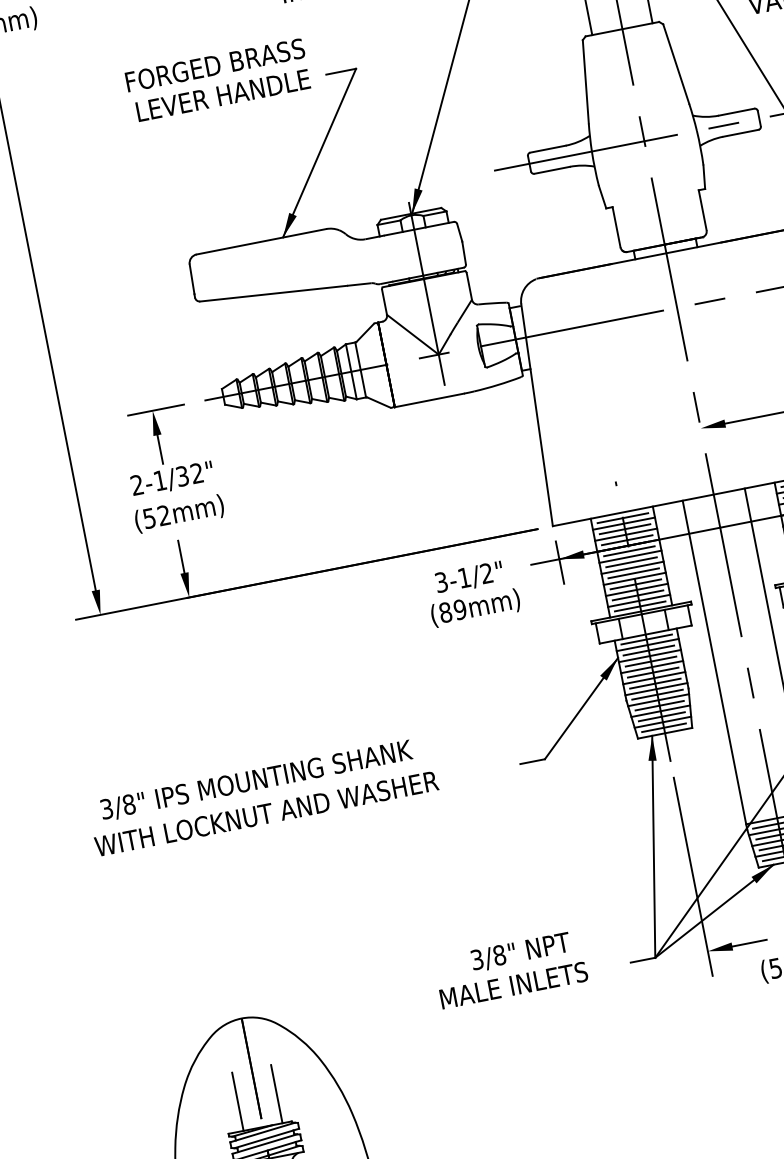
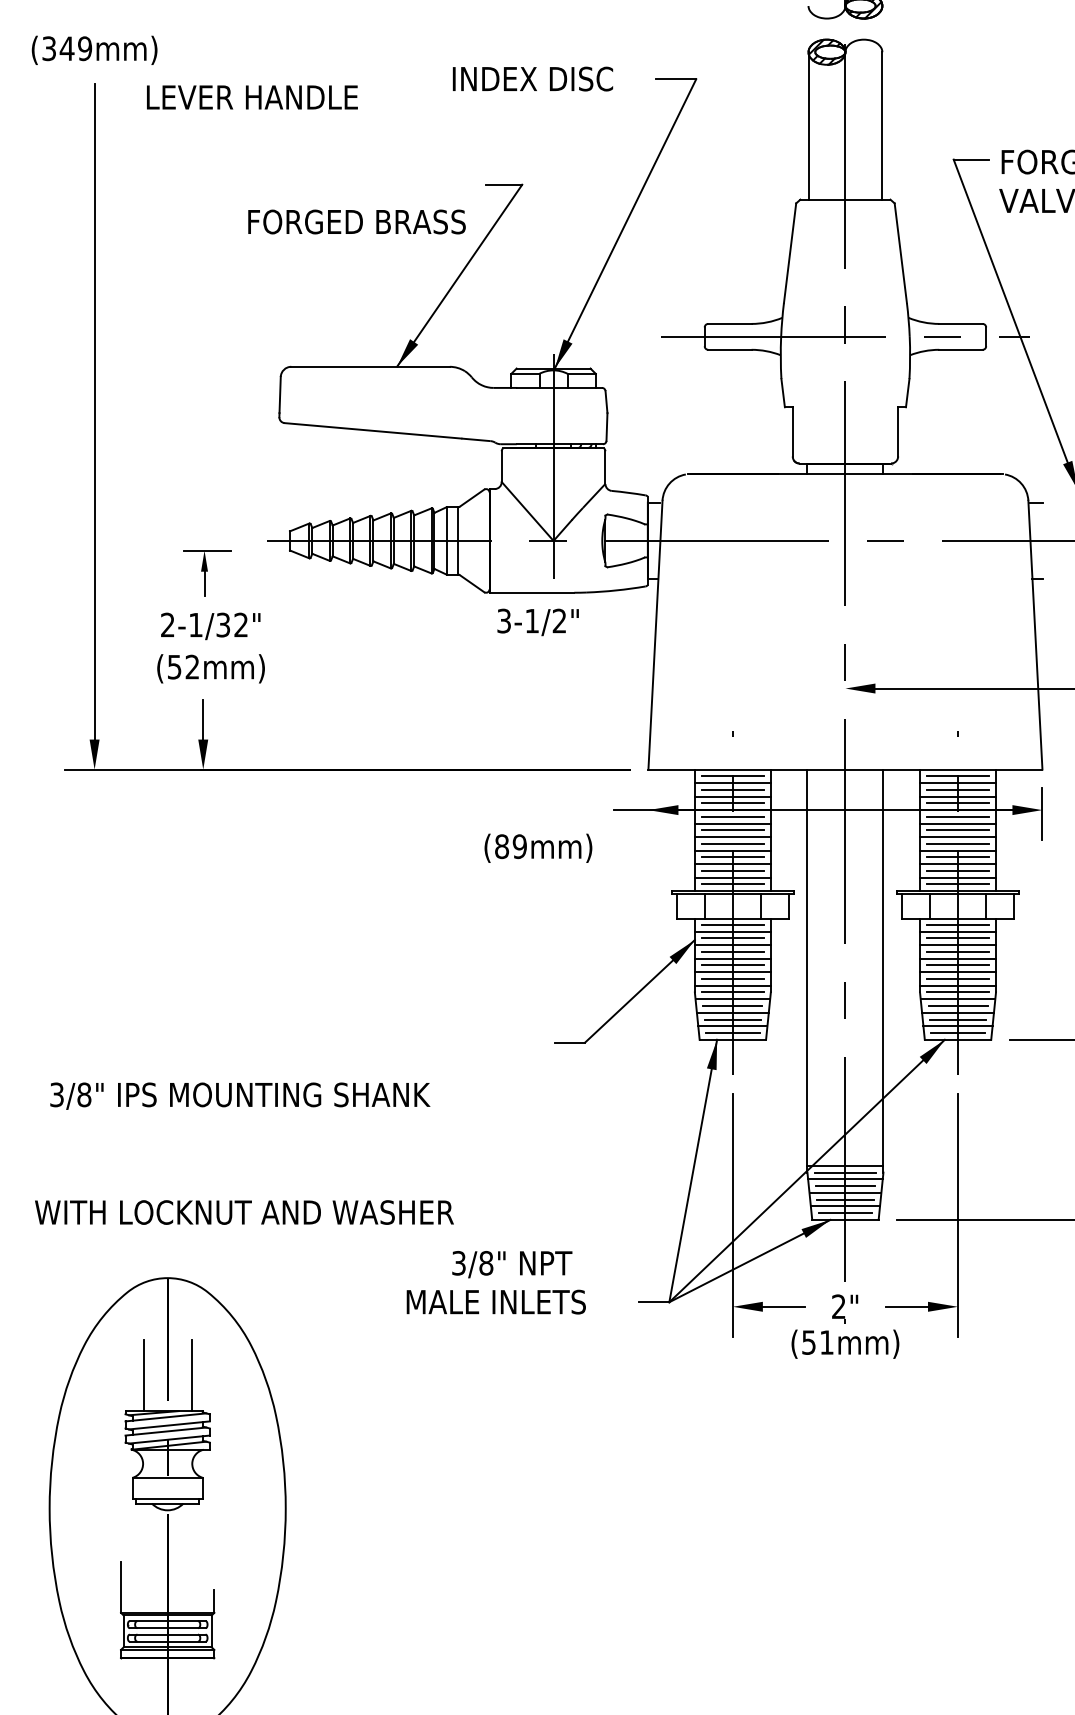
text: (214, 64) -> (356, 221), moved
text: (223, 95) -> (252, 97), moved
part: (161, 436) -> (207, 573), size x0.7
line: (560, 562) -> (648, 814), removed
text: (468, 578) -> (537, 622), moved
text: (256, 780) -> (240, 1095), moved
text: (266, 813) -> (244, 1212), moved

